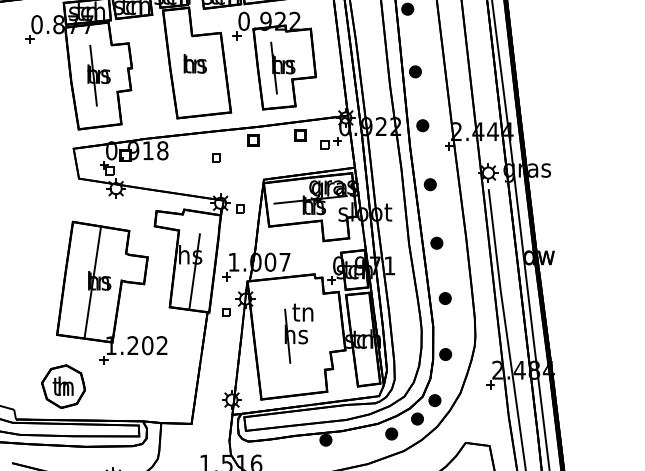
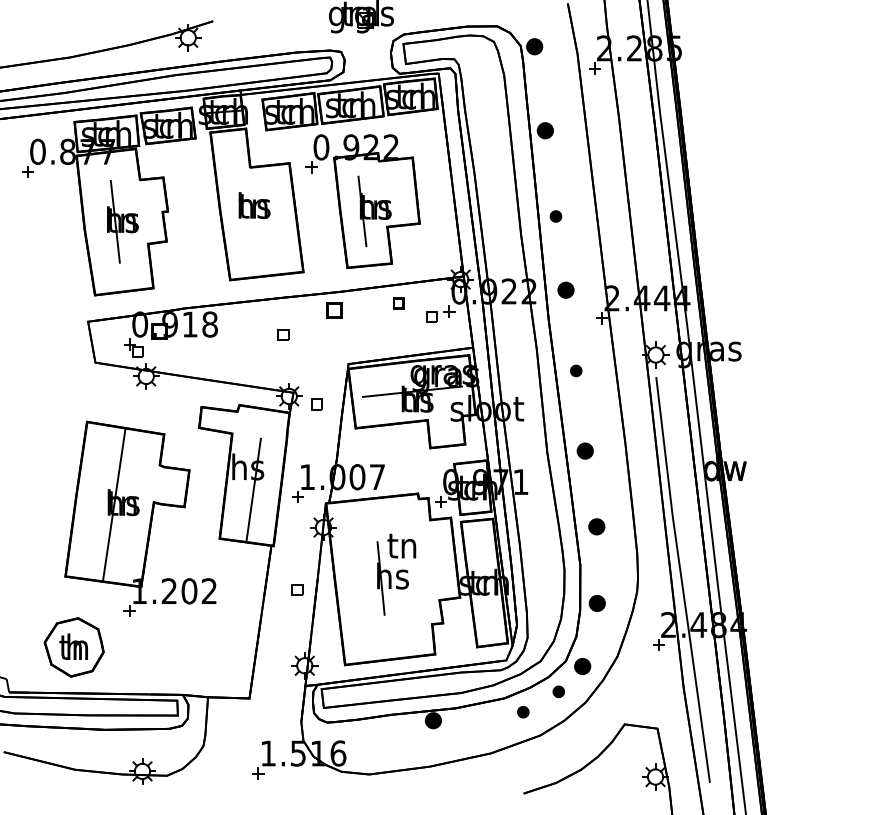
part: (415, 71) -> (555, 216), size x0.7
part: (300, 135) -> (398, 303), size x0.7
part: (429, 184) -> (575, 370), size x0.7
part: (226, 312) -> (297, 589), moved
part: (417, 418) -> (558, 691), size x0.7
part: (391, 433) -> (522, 711), size x0.7

